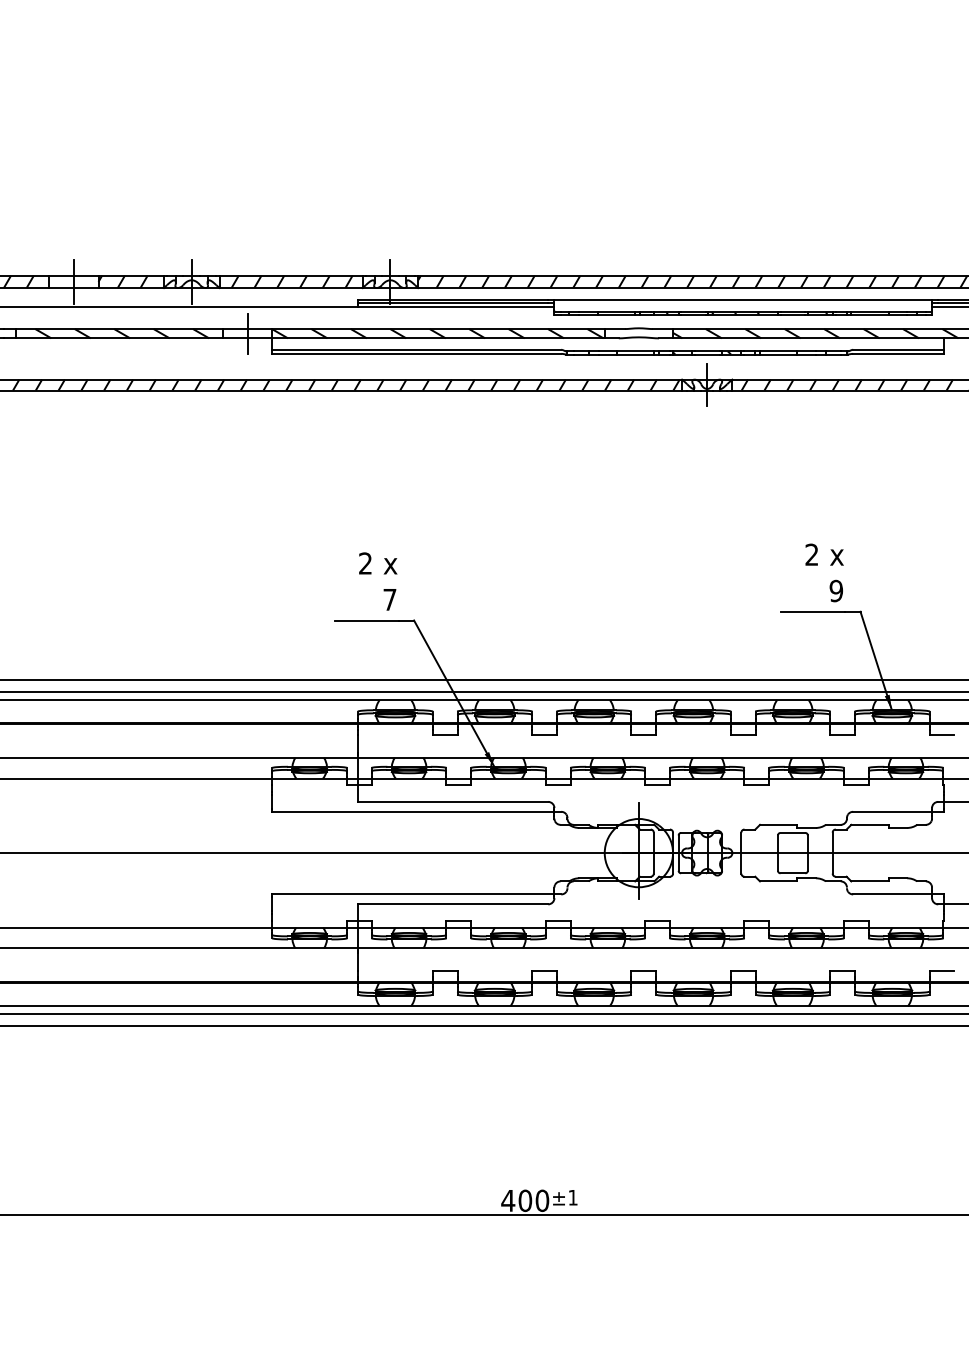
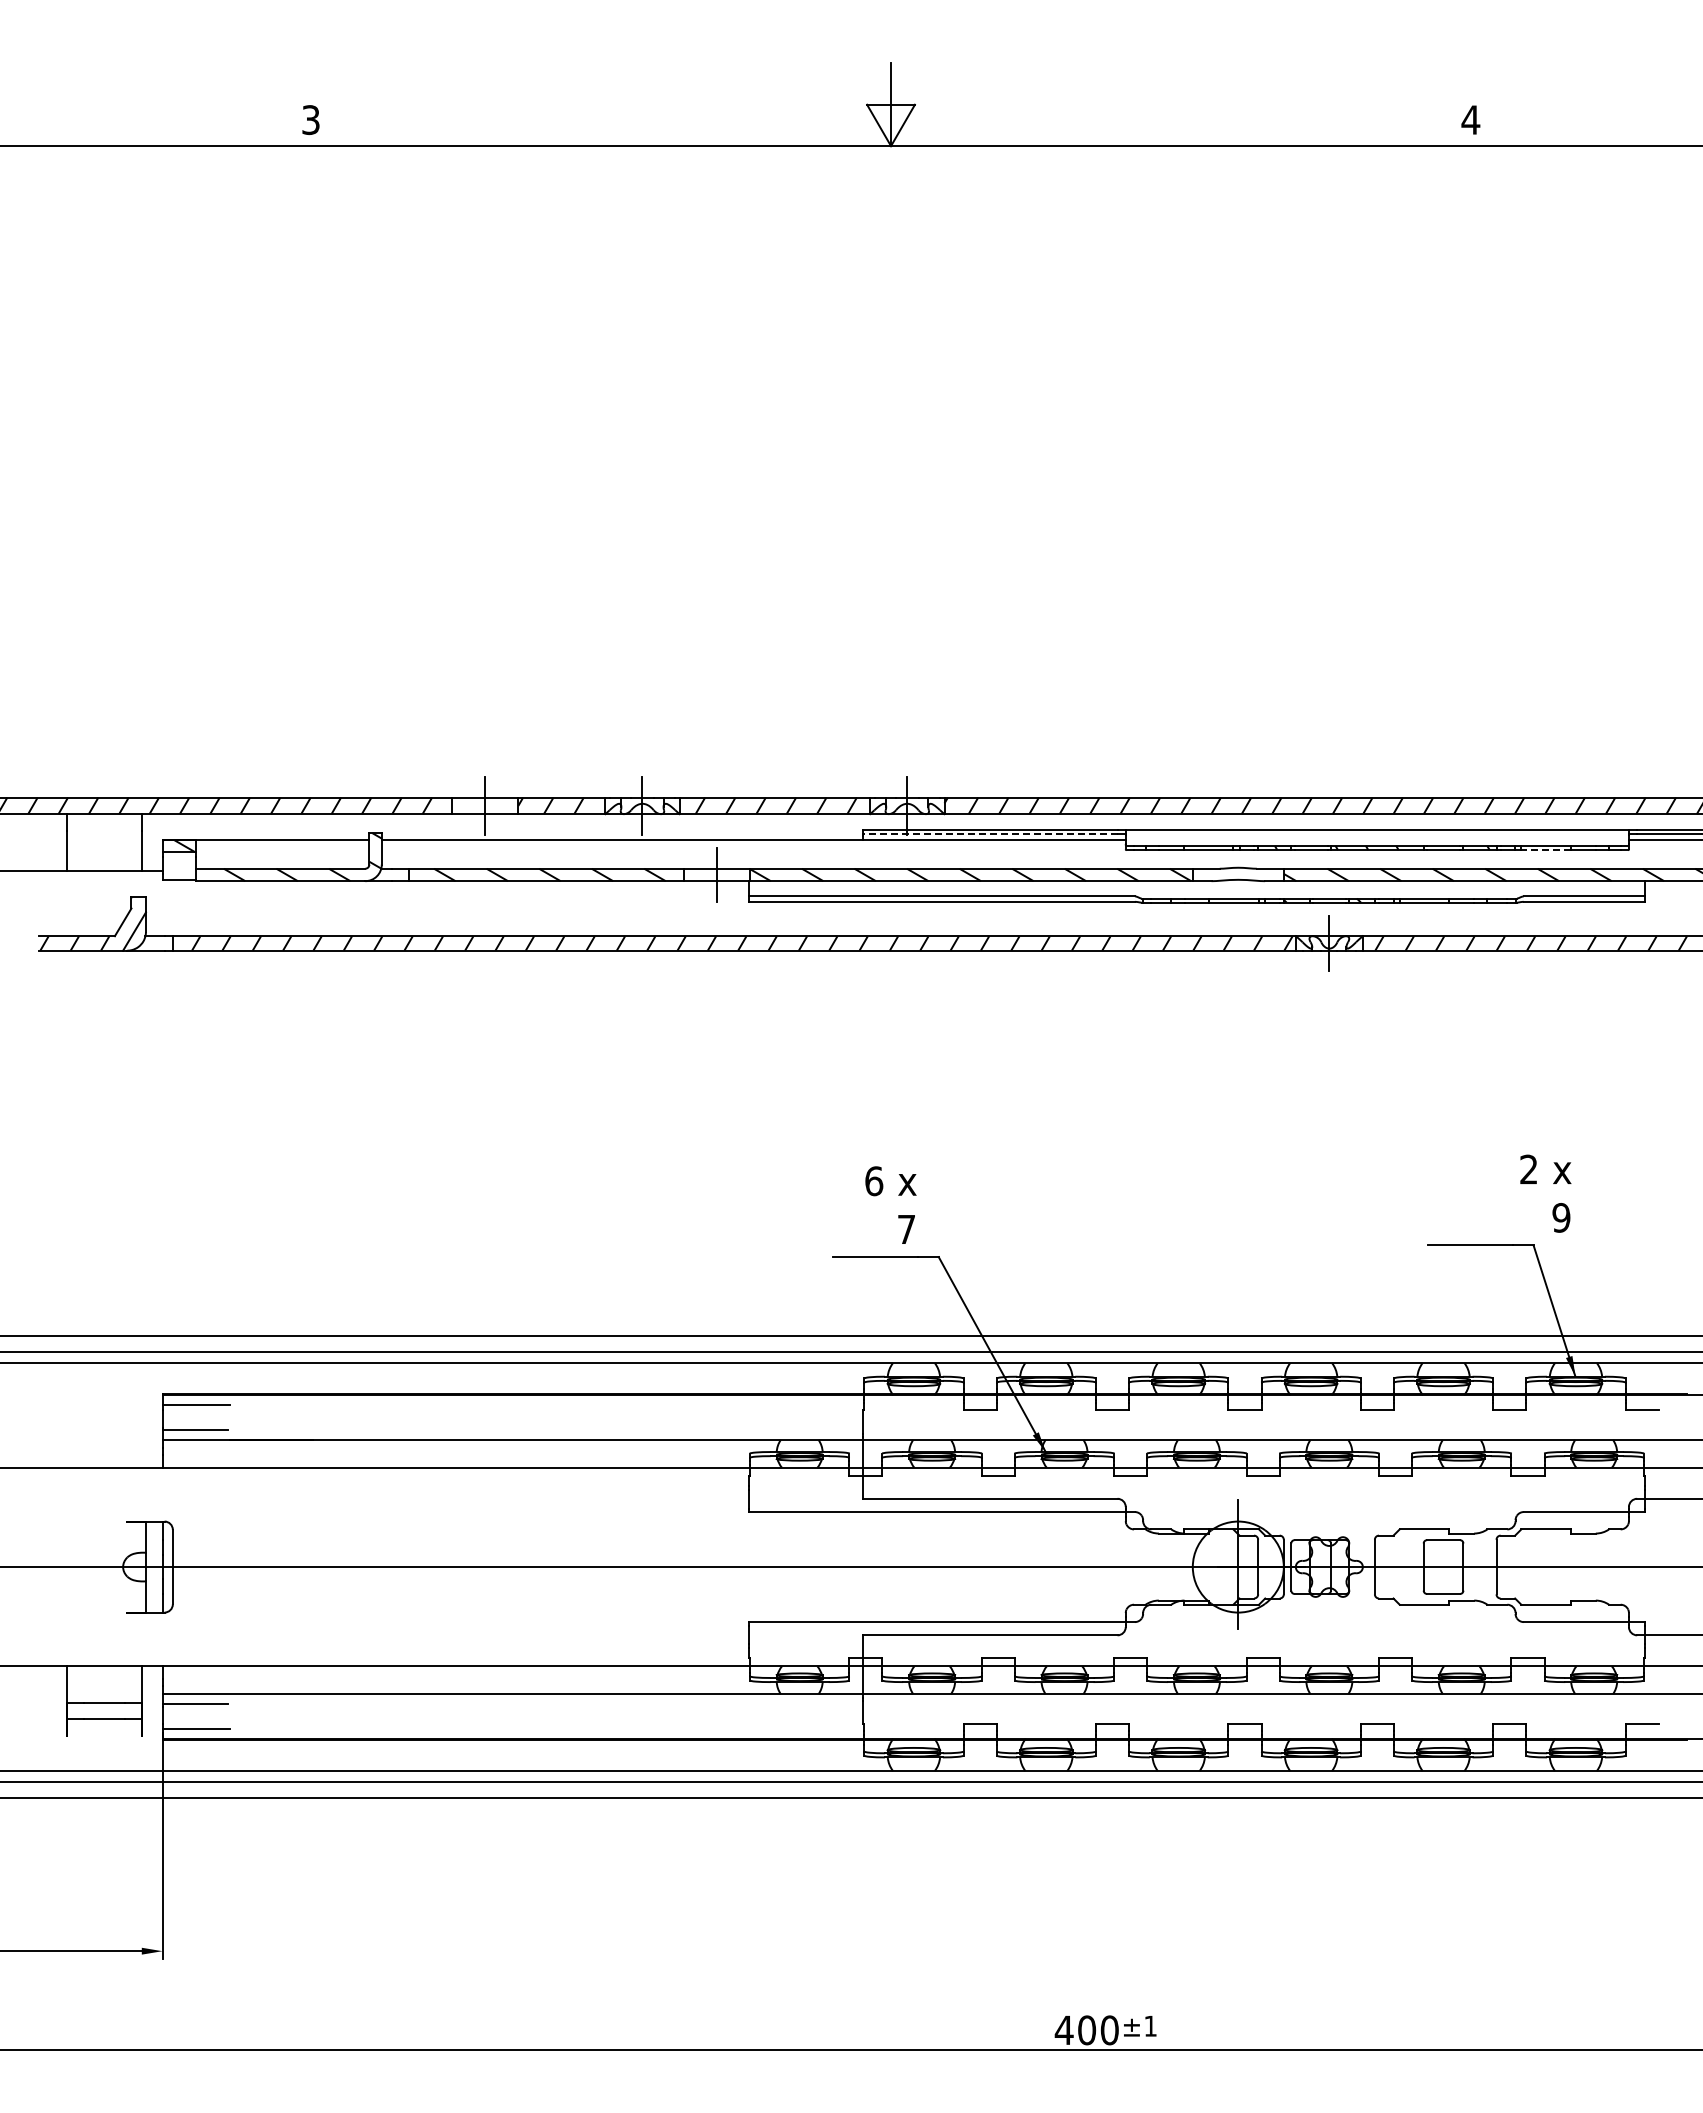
line: (452, 303) -> (989, 834), solid -> dashed
line: (870, 315) -> (1546, 850), solid -> dashed
text: (365, 563) -> (874, 1181), 2 -> 6
text: (824, 572) -> (1545, 1193), moved

